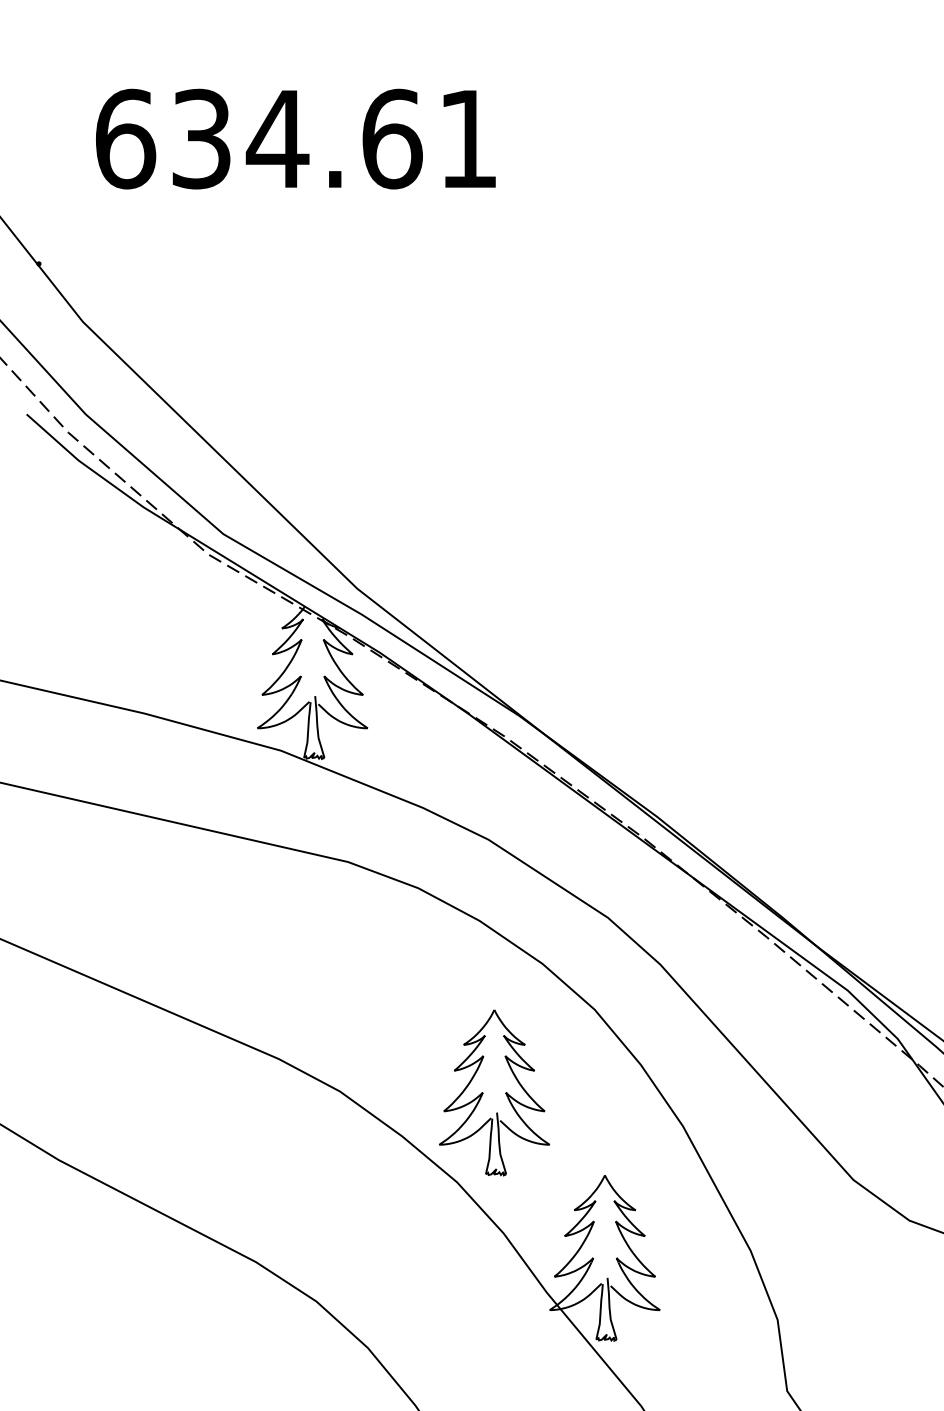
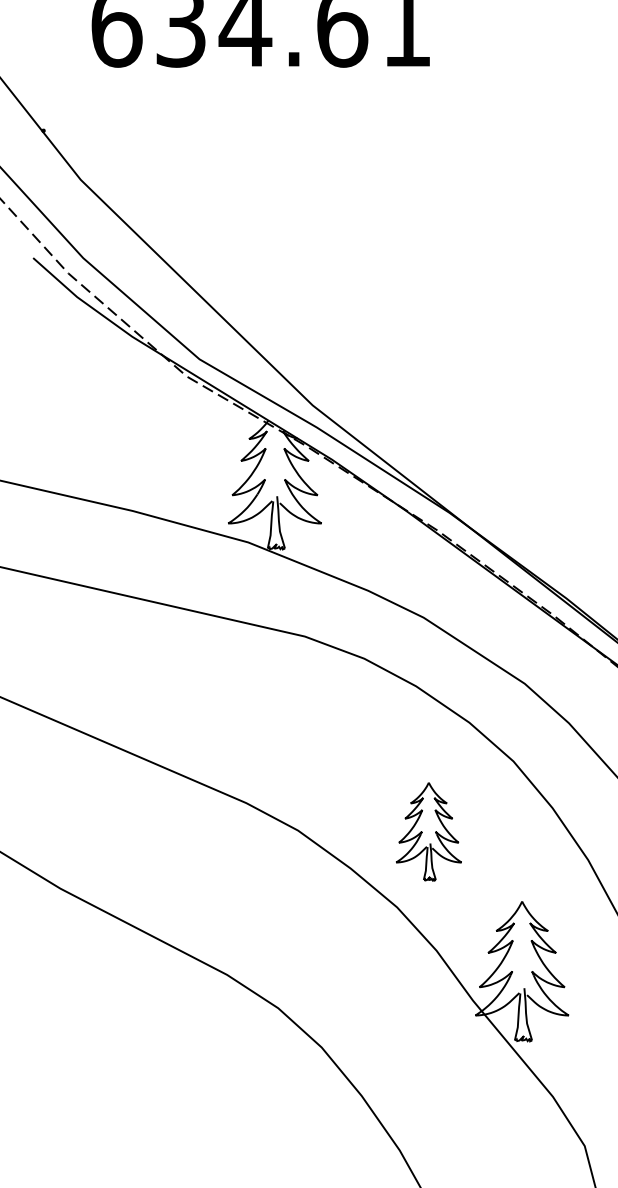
part: (494, 1092) -> (428, 831), size x0.7

